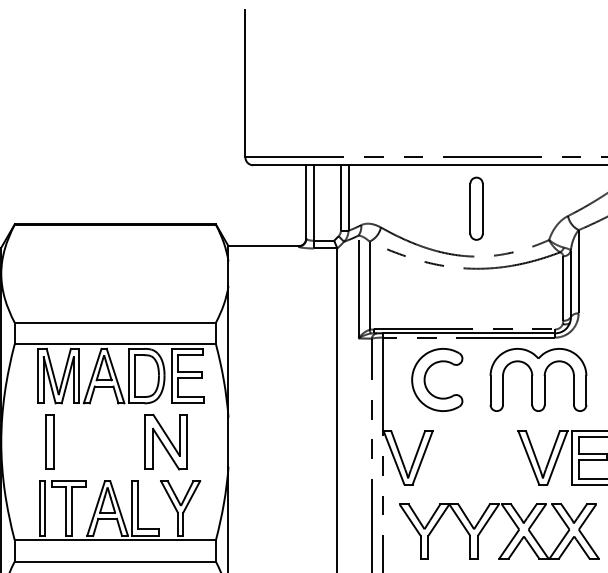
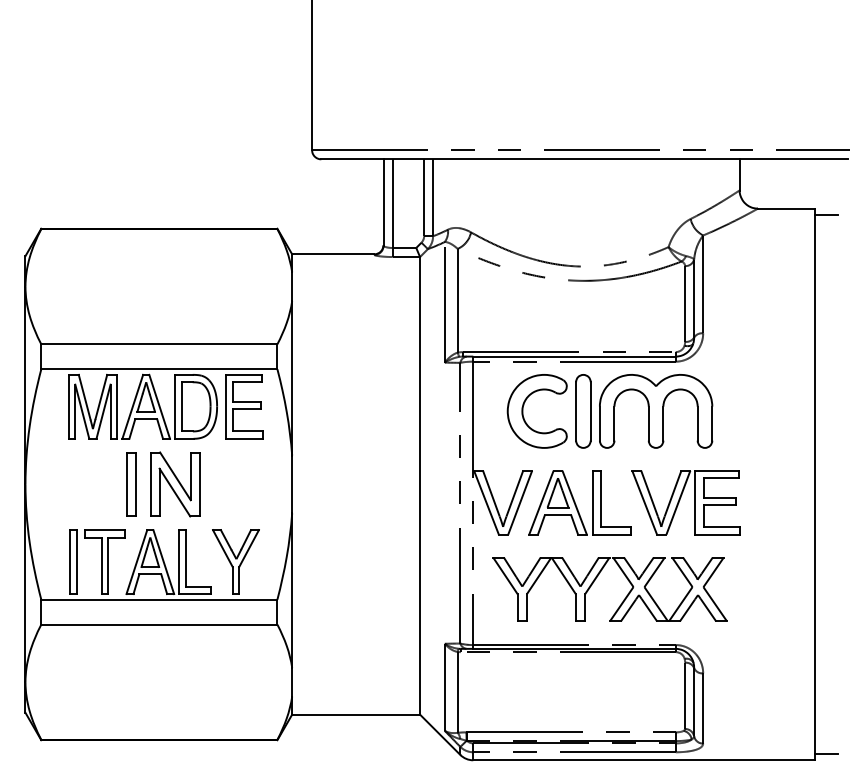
part: (476, 208) -> (583, 411), moved
part: (49, 442) -> (131, 484), moved
part: (166, 442) -> (175, 484), moved
part: (473, 457) -> (579, 502), added

